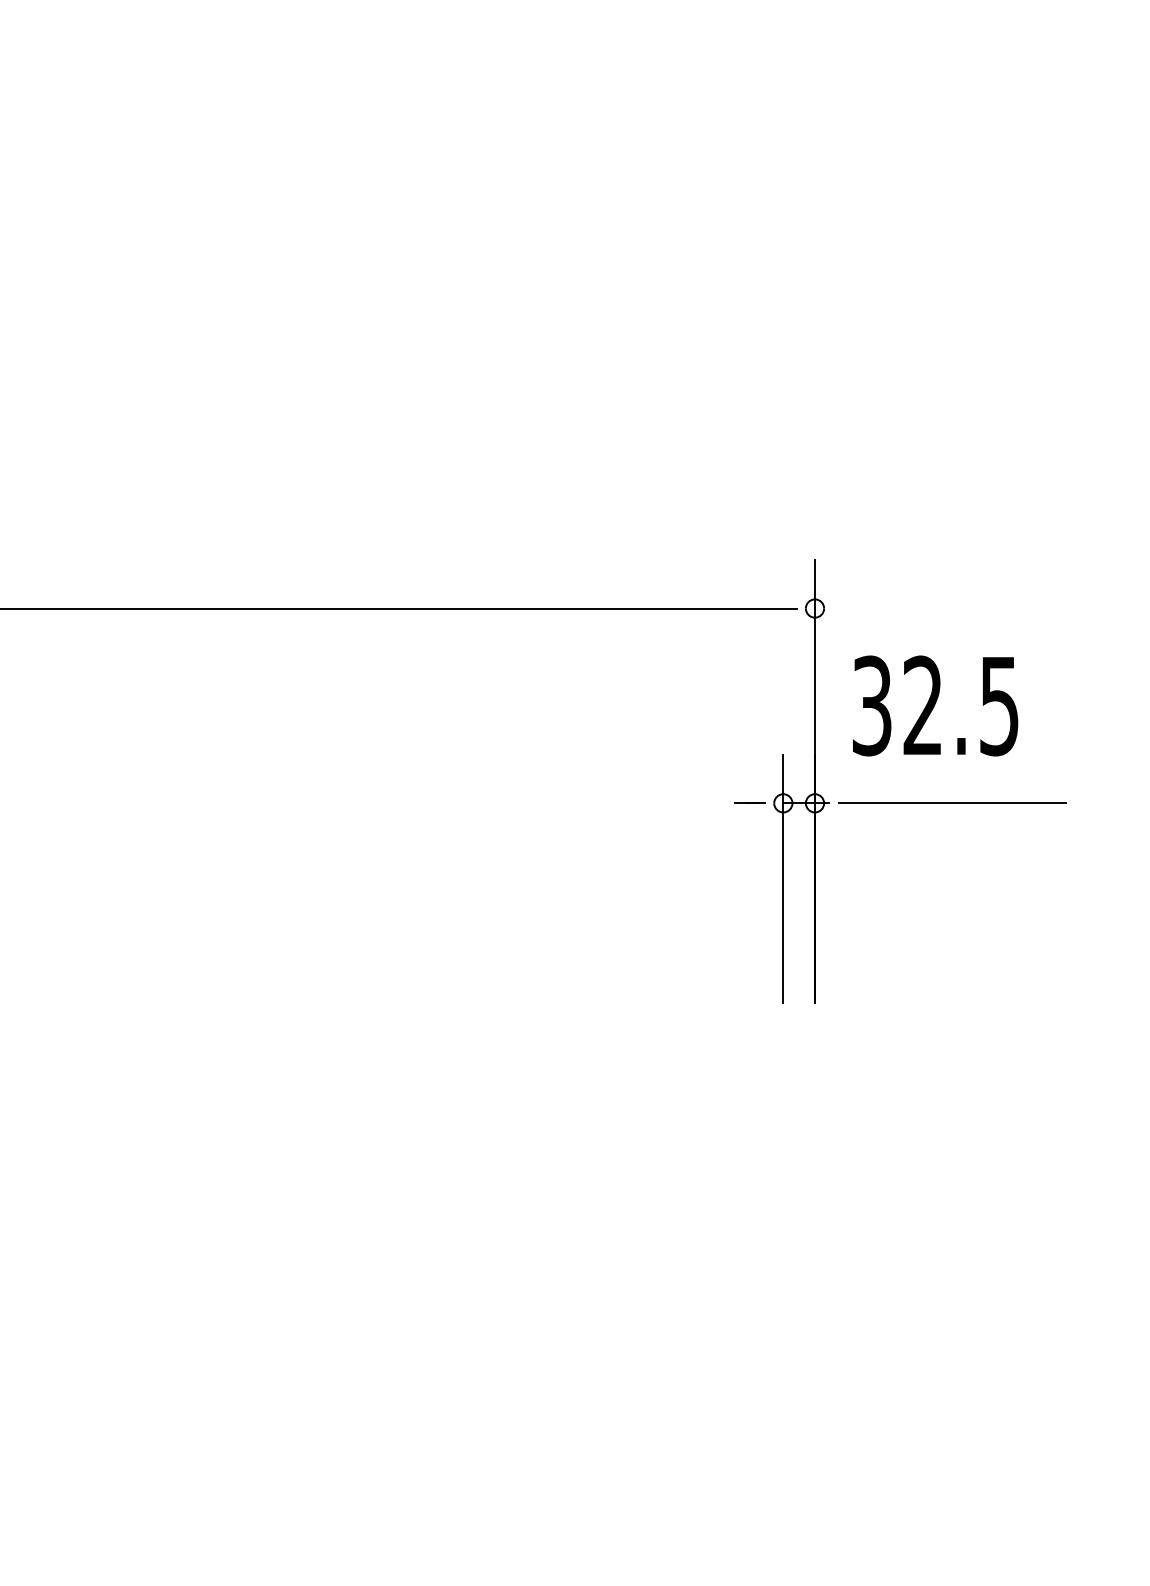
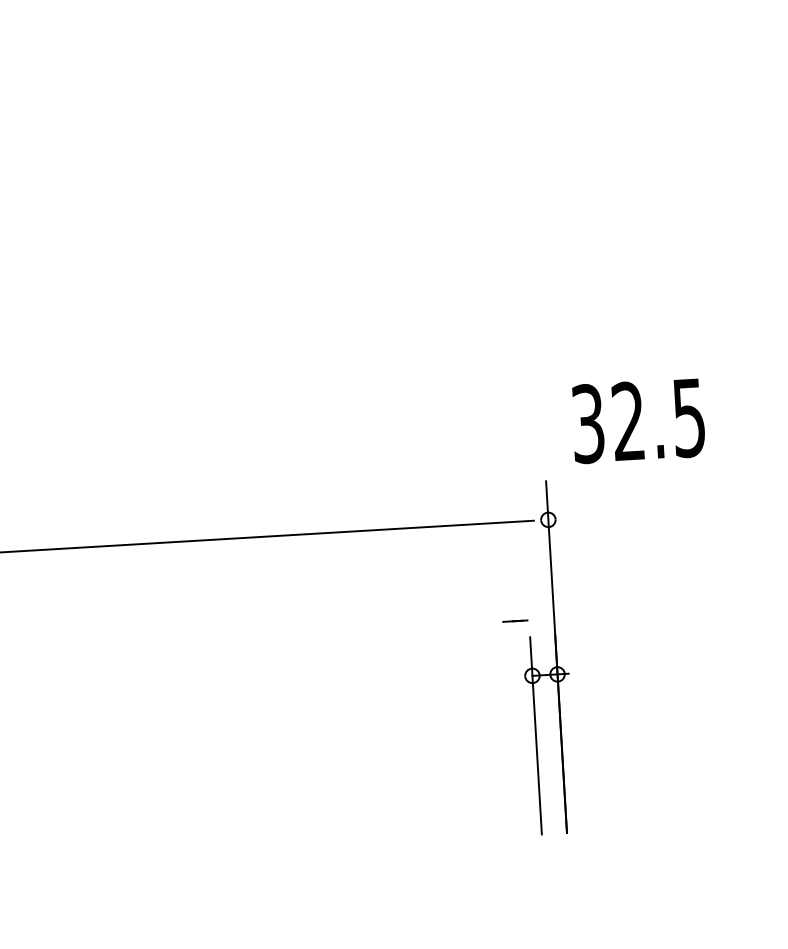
text: (935, 705) -> (638, 420), moved
line: (749, 802) -> (514, 620), moved
line: (952, 803) -> (666, 668), removed

